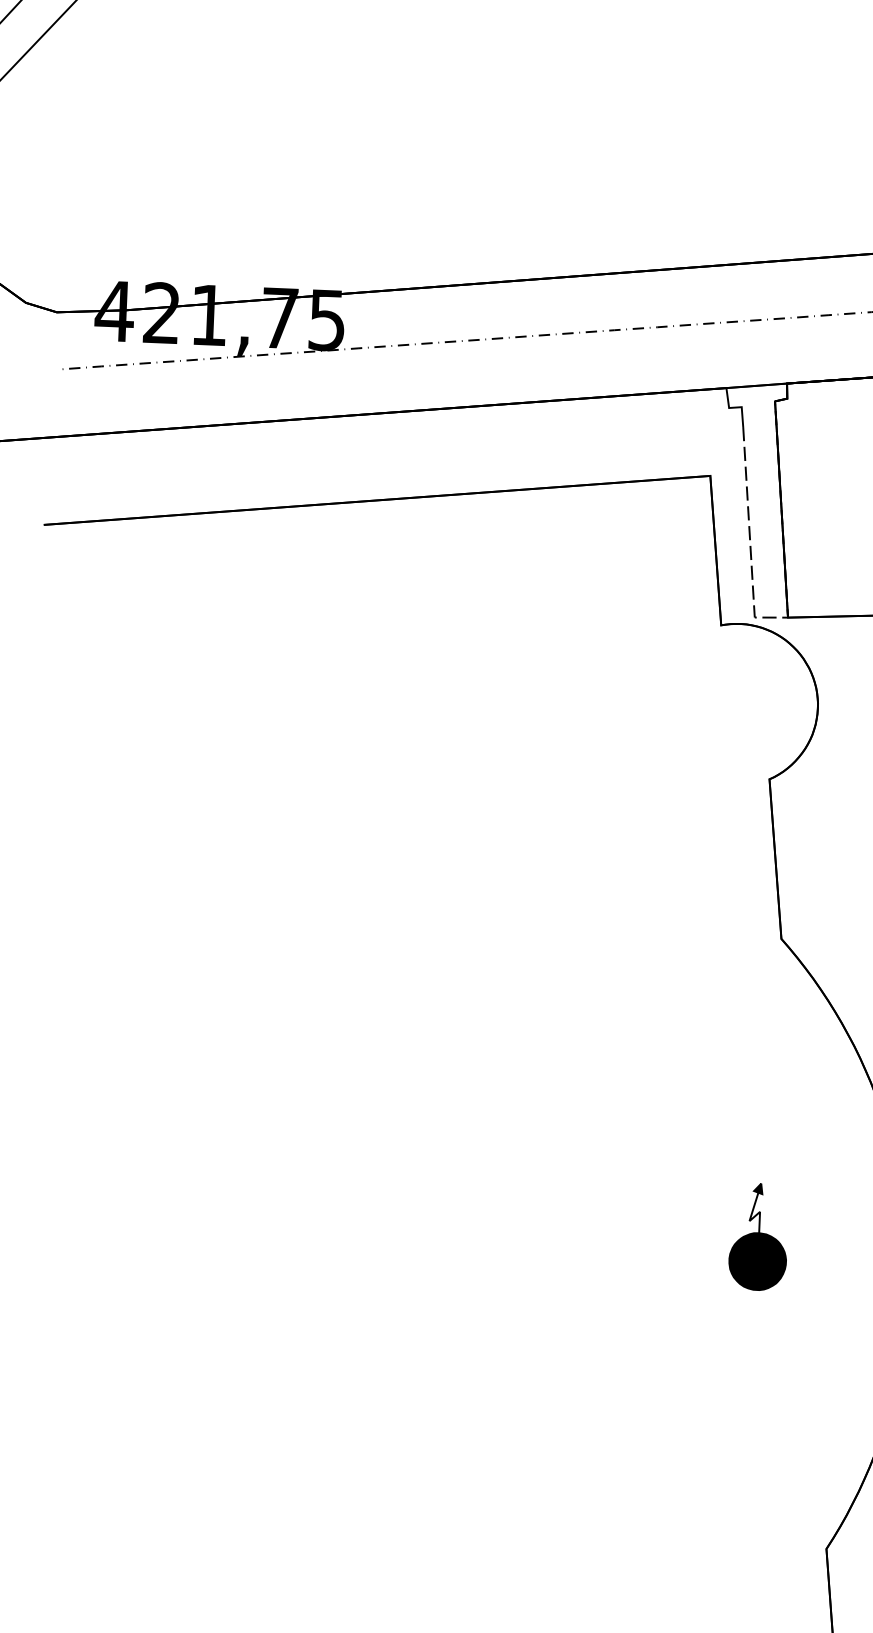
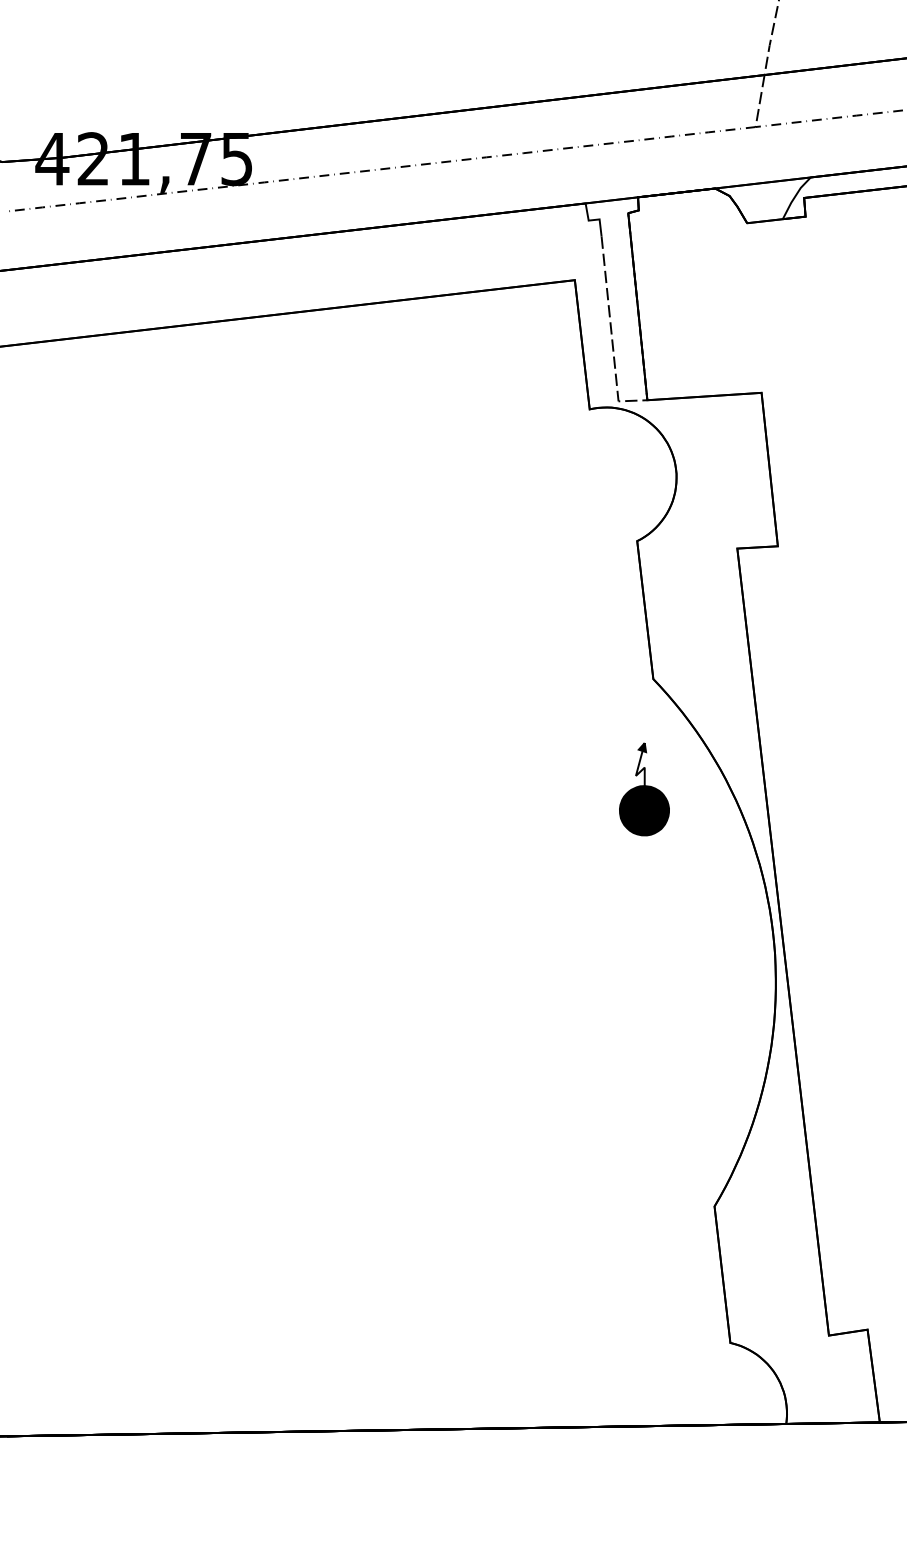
part: (758, 1237) -> (644, 789), moved

